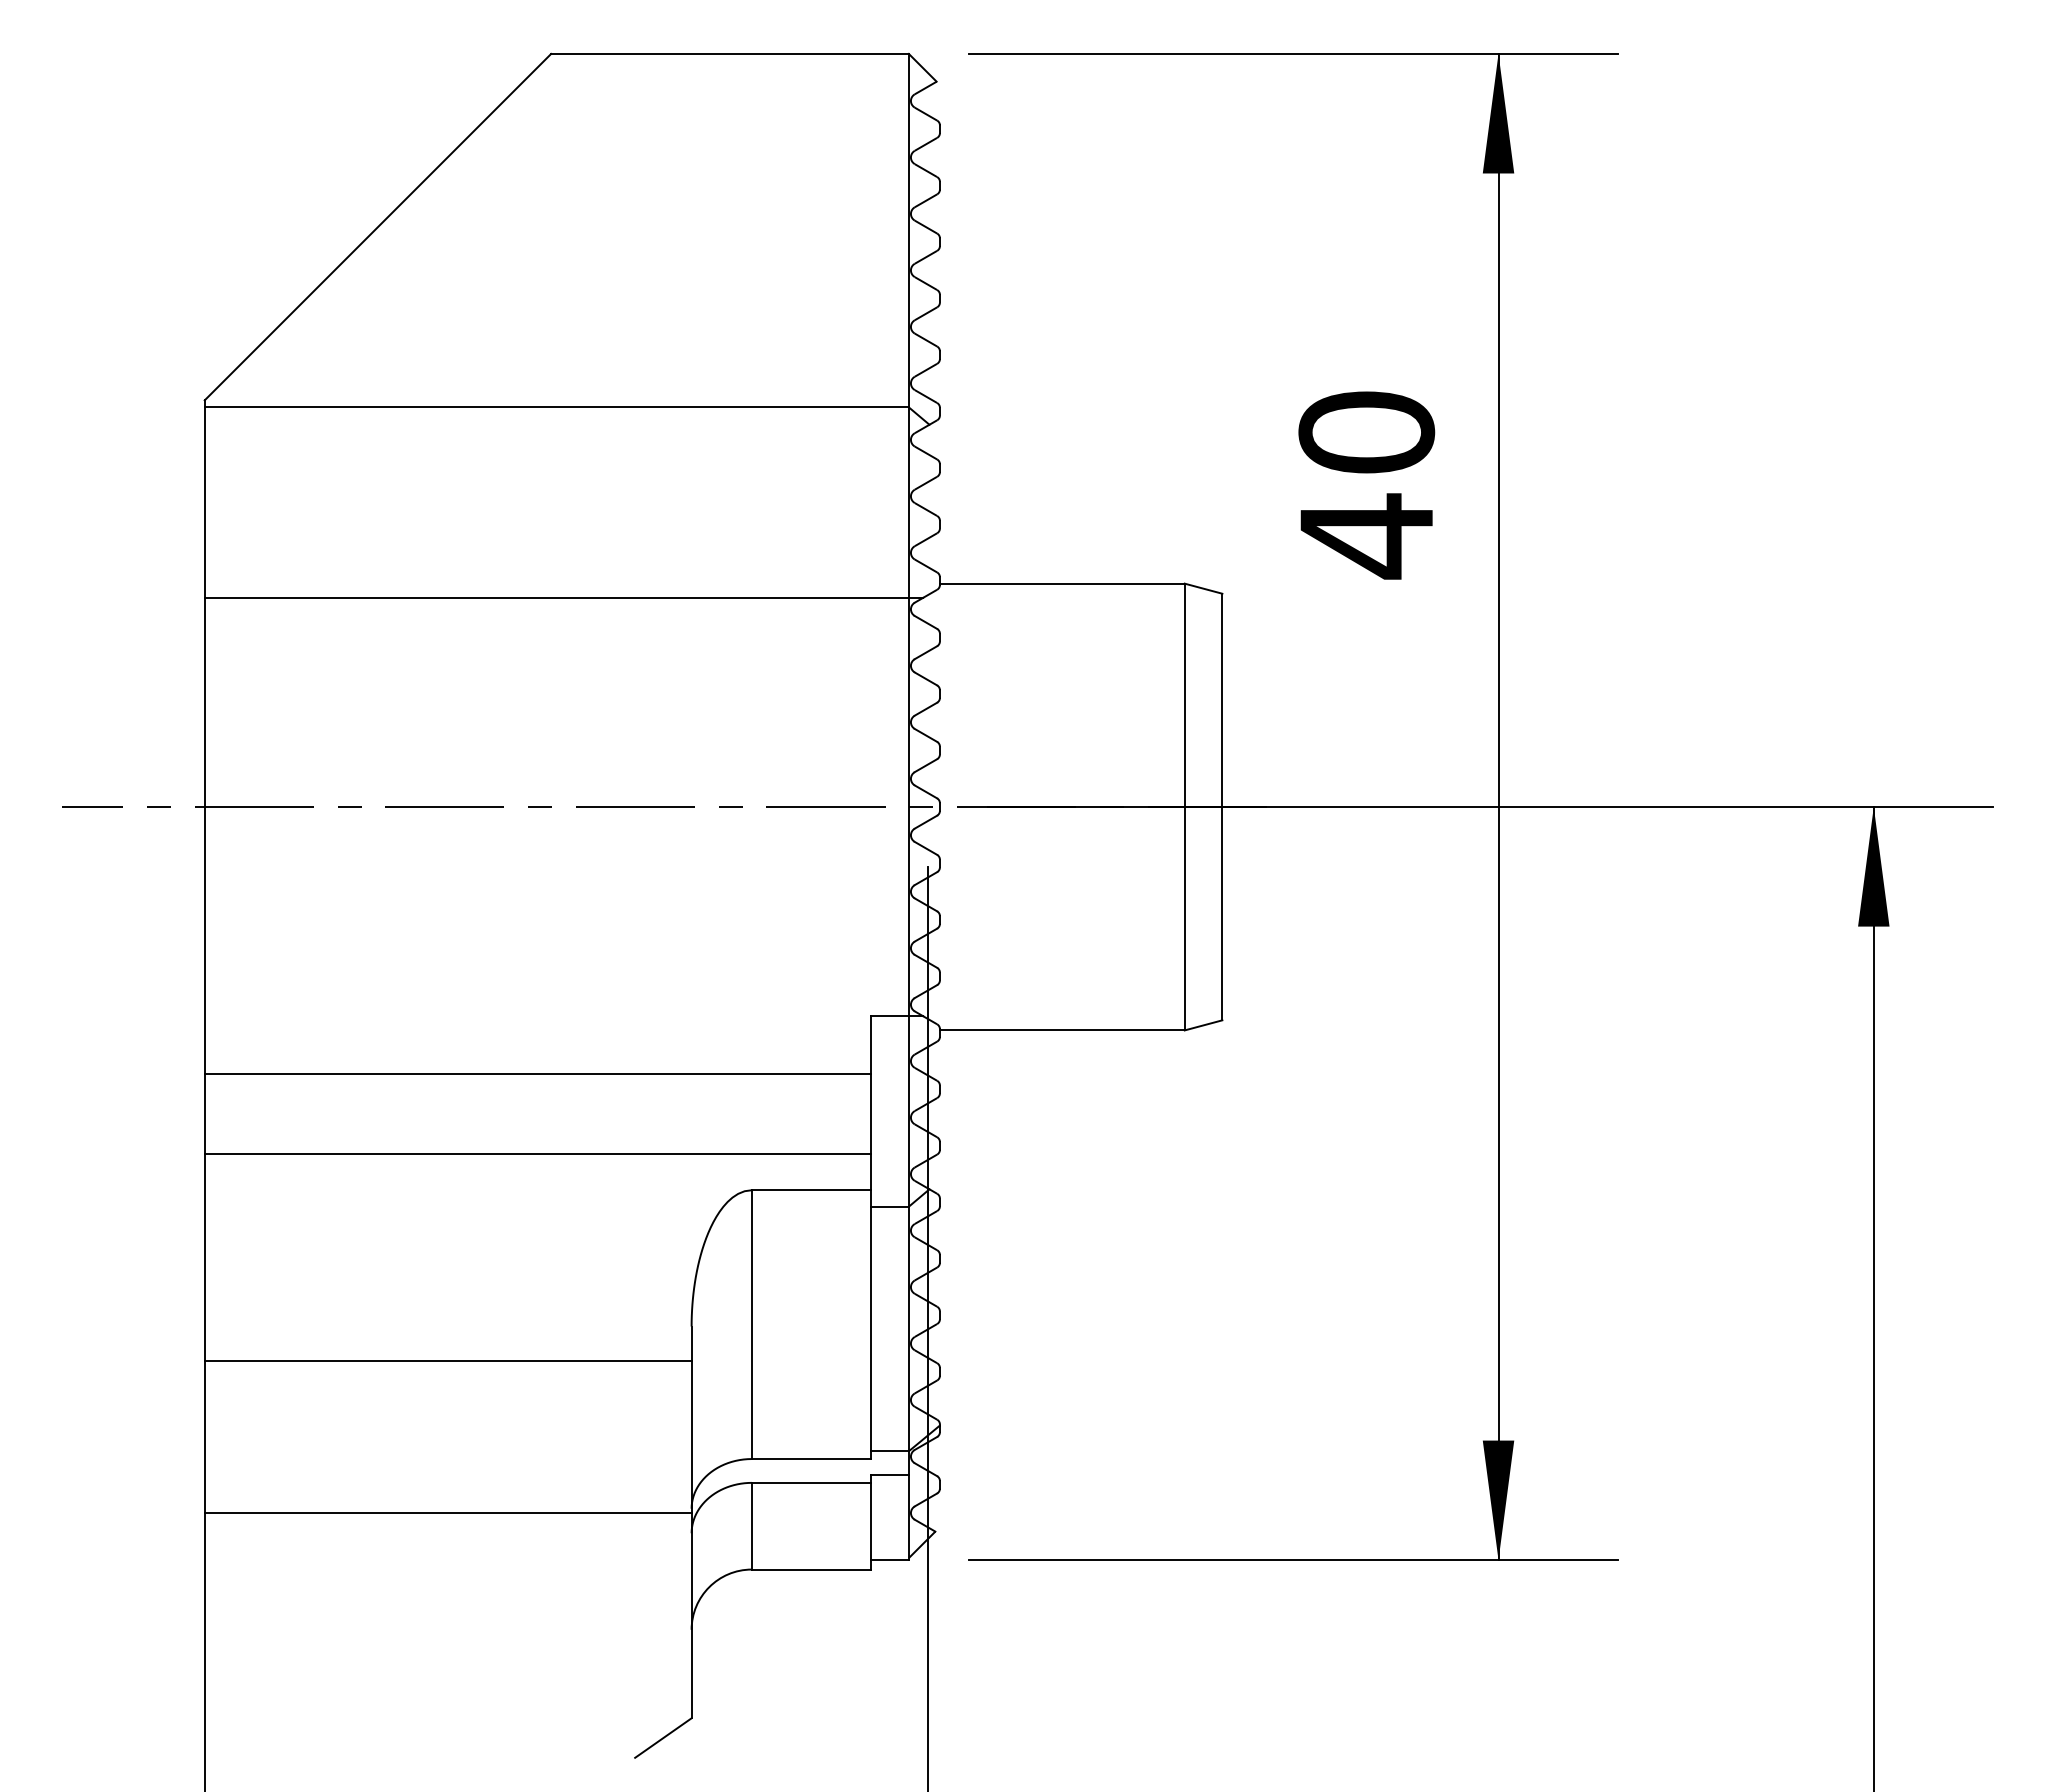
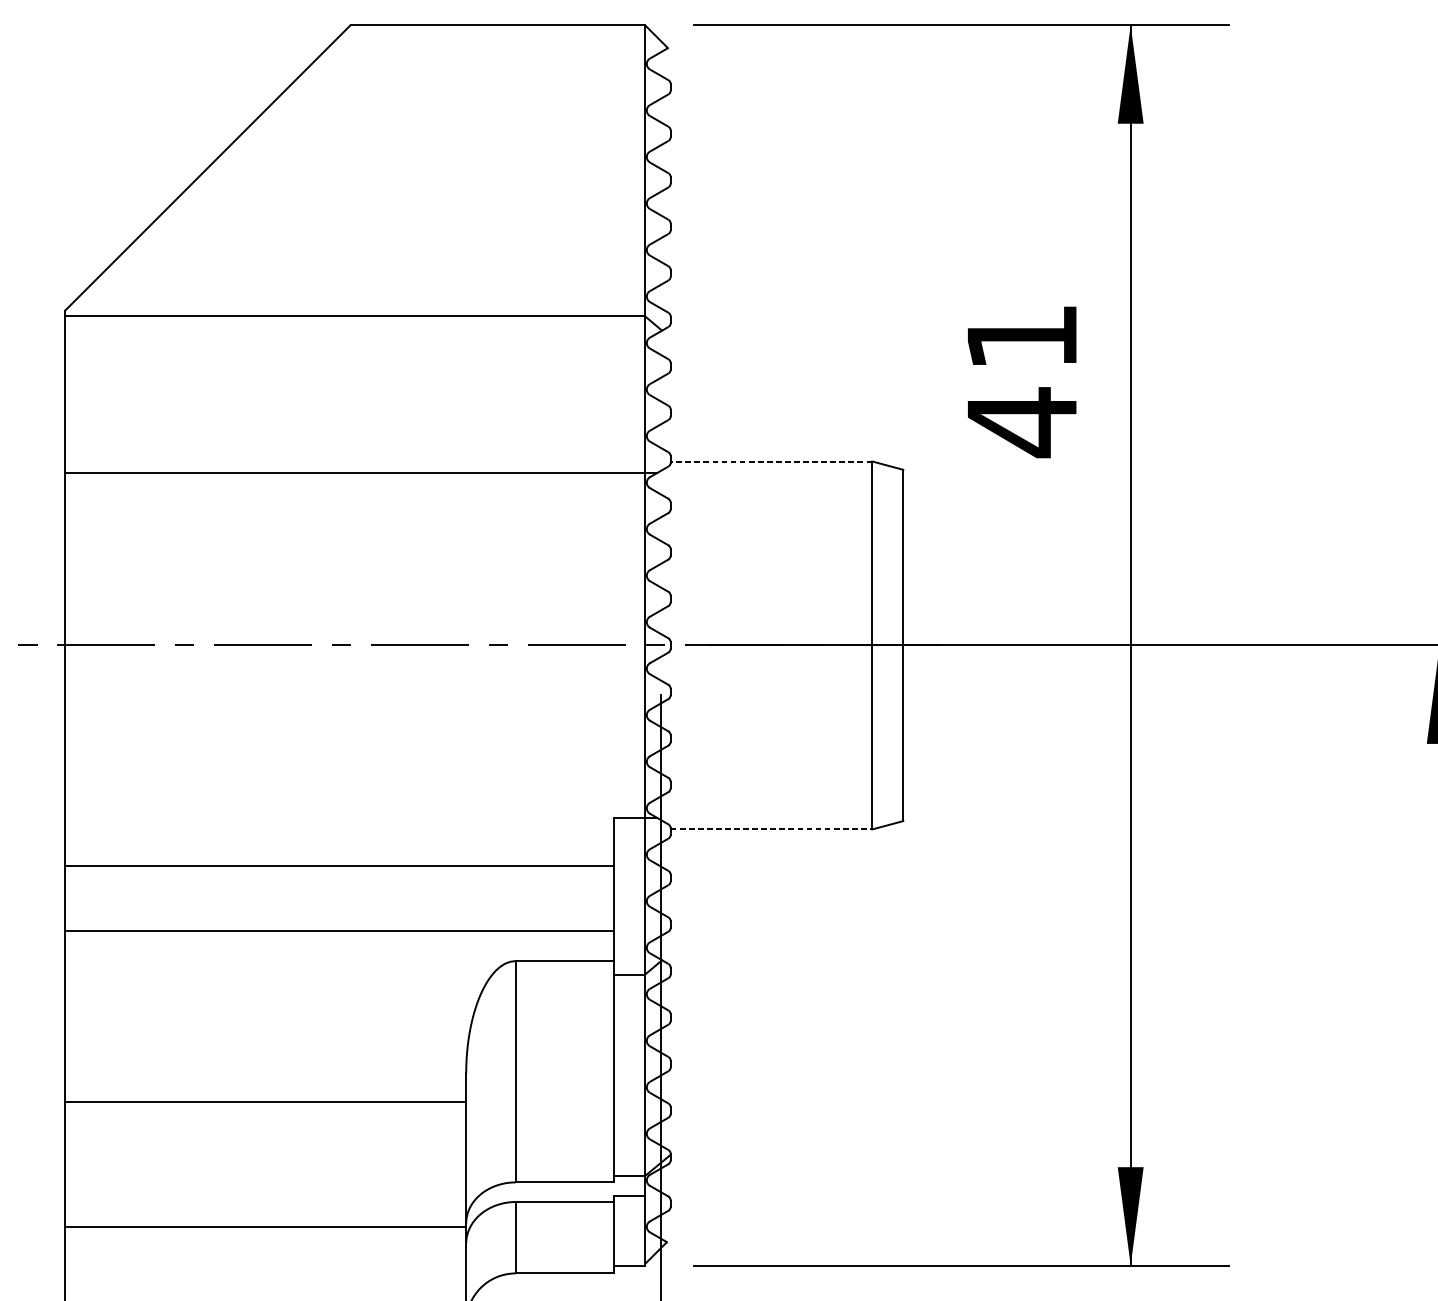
text: (1366, 432) -> (1021, 337), 40 -> 41
line: (1061, 583) -> (770, 461), solid -> dashed
line: (1062, 1030) -> (771, 829), solid -> dashed

